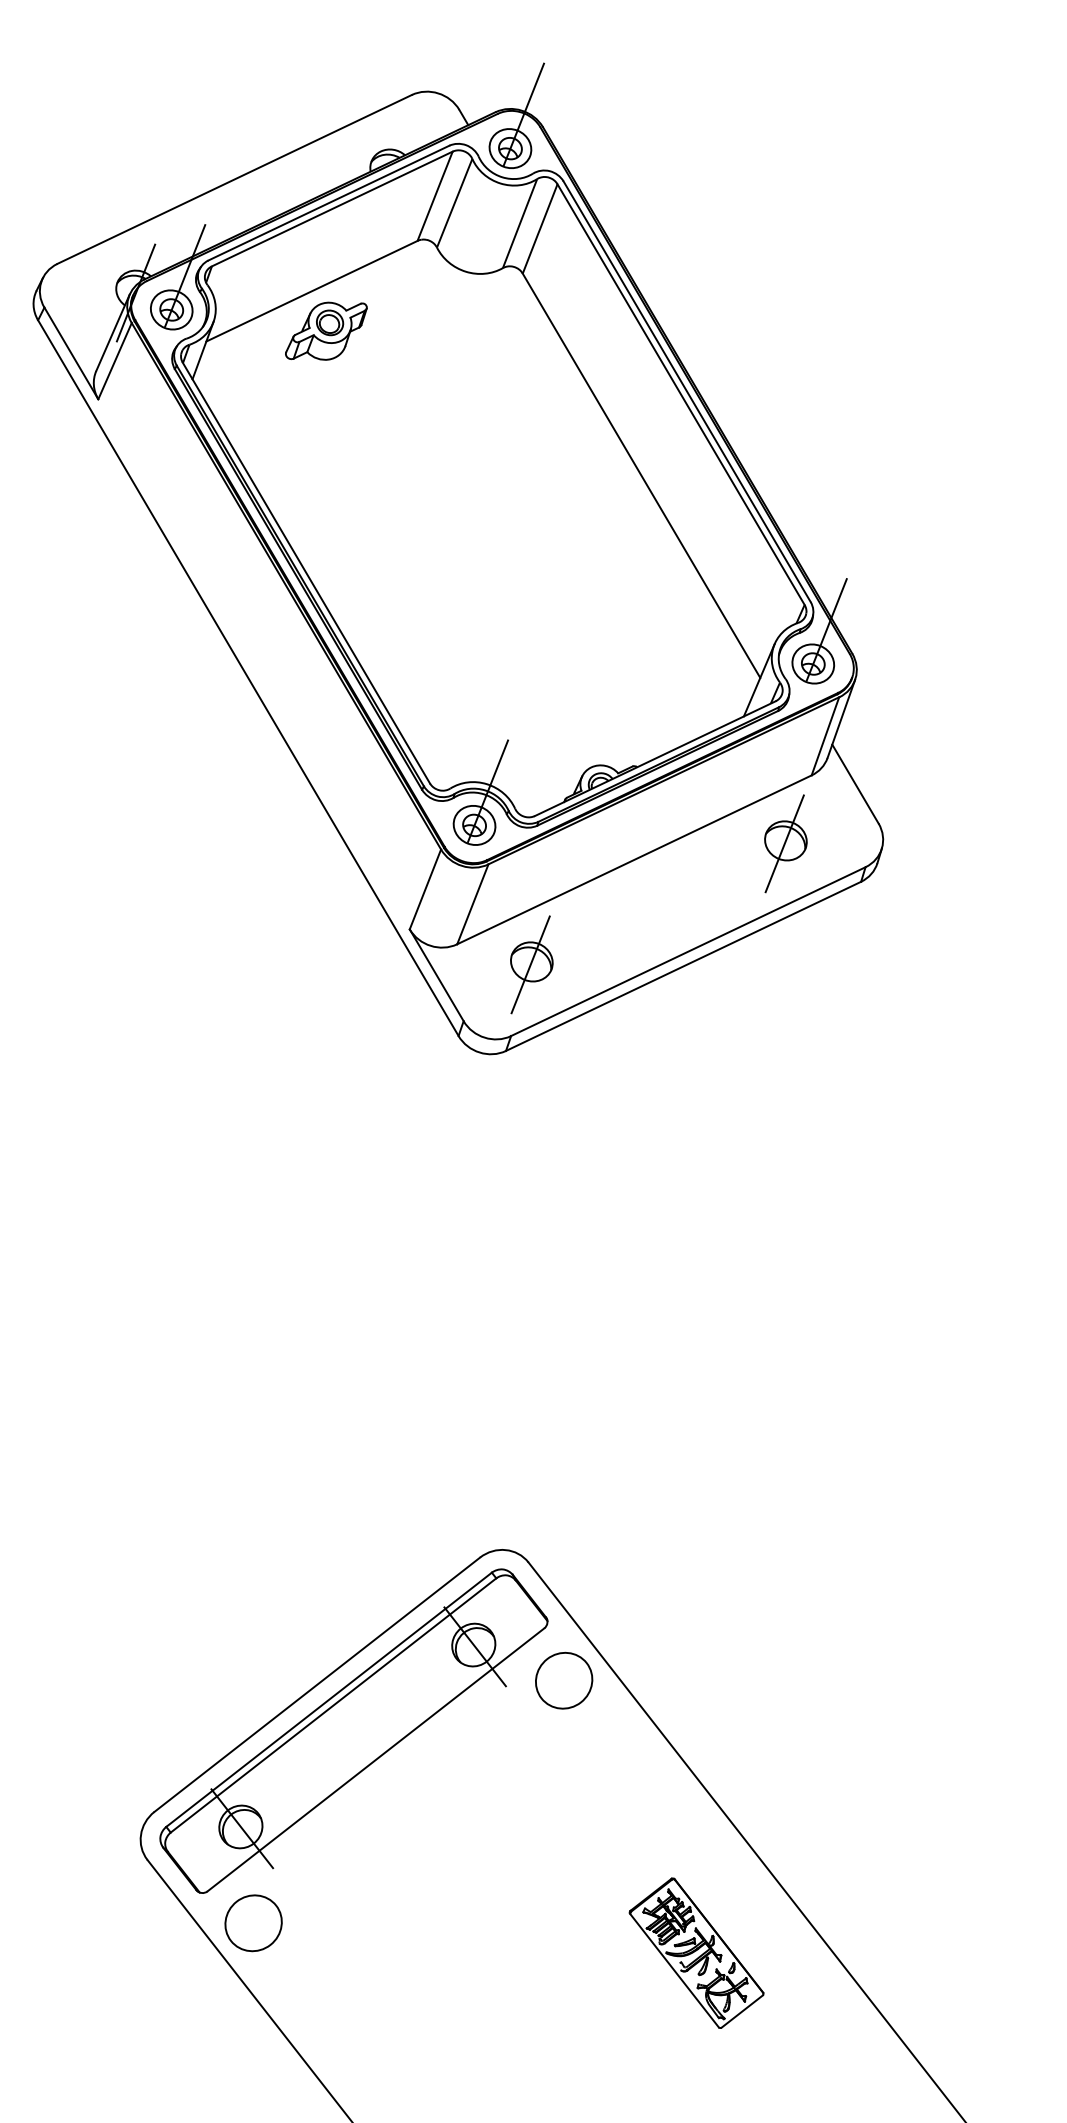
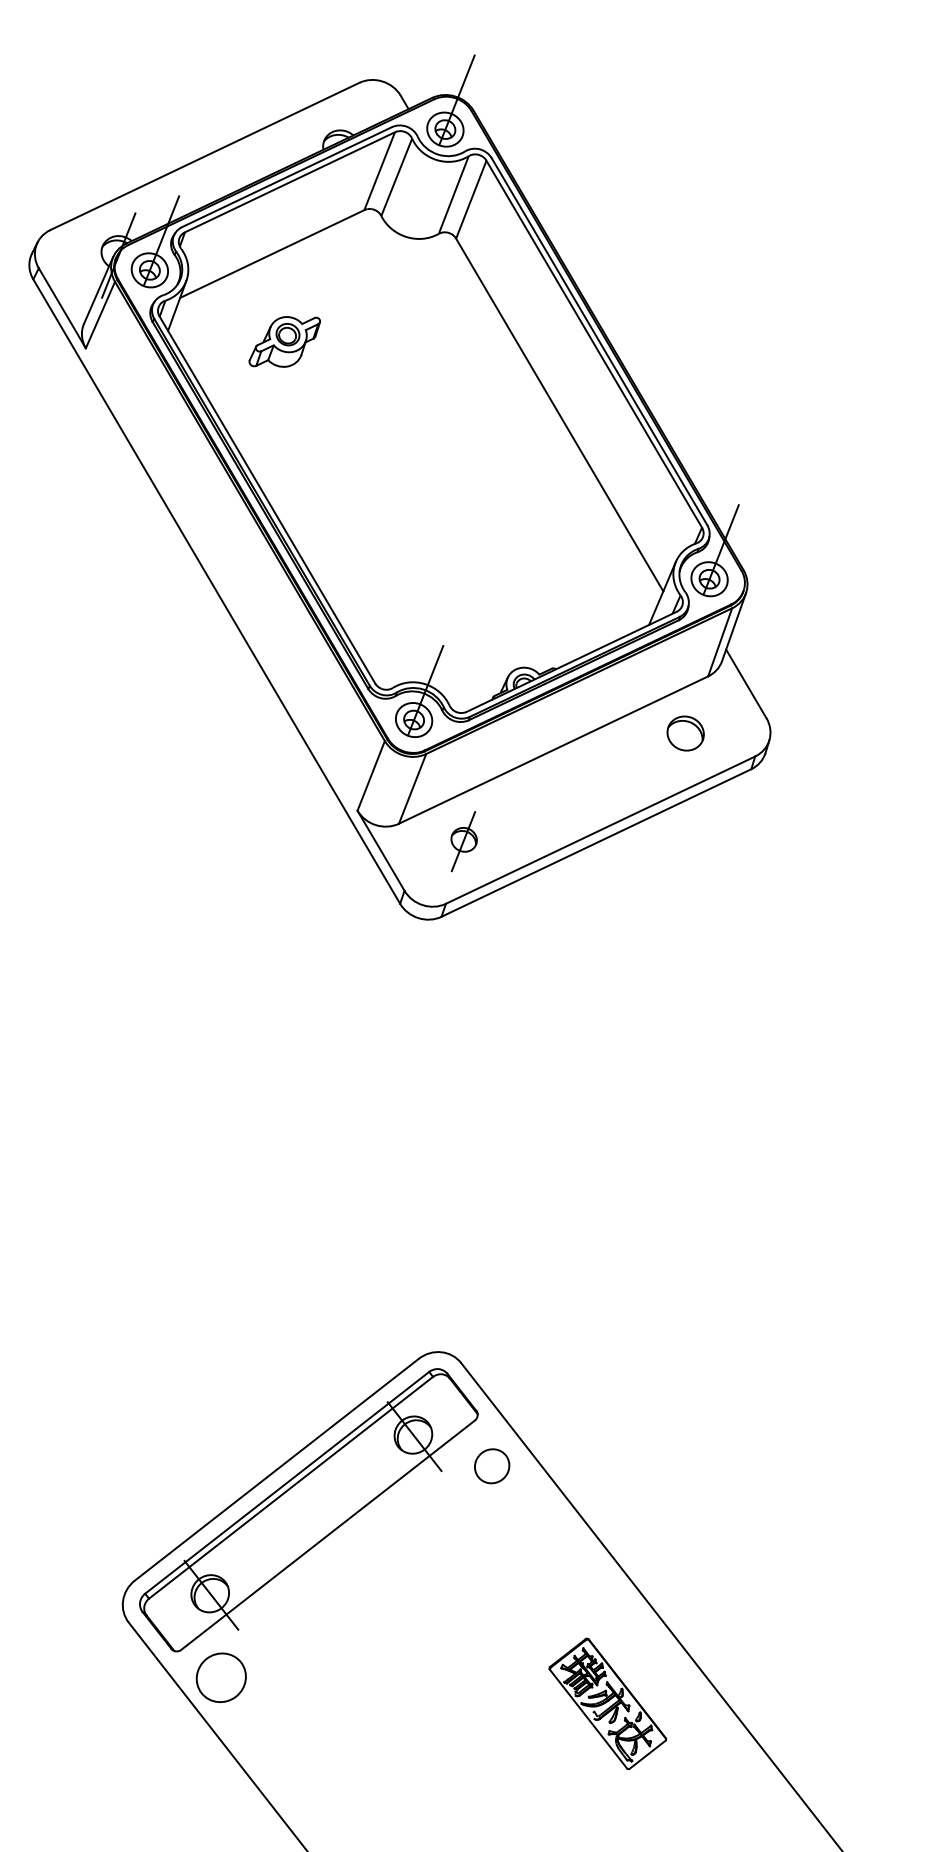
part: (326, 330) -> (284, 341), moved
line: (784, 843) -> (684, 735), removed
part: (532, 964) -> (464, 841), size x0.7
part: (563, 1681) -> (491, 1466), size x0.7

